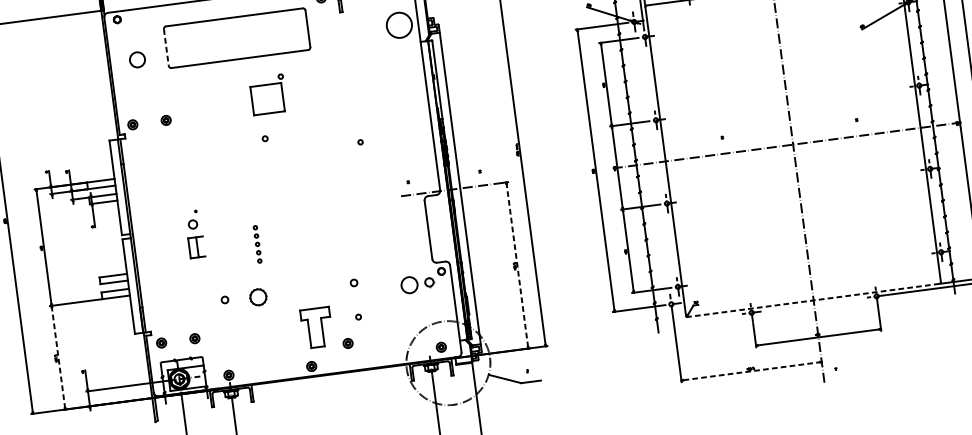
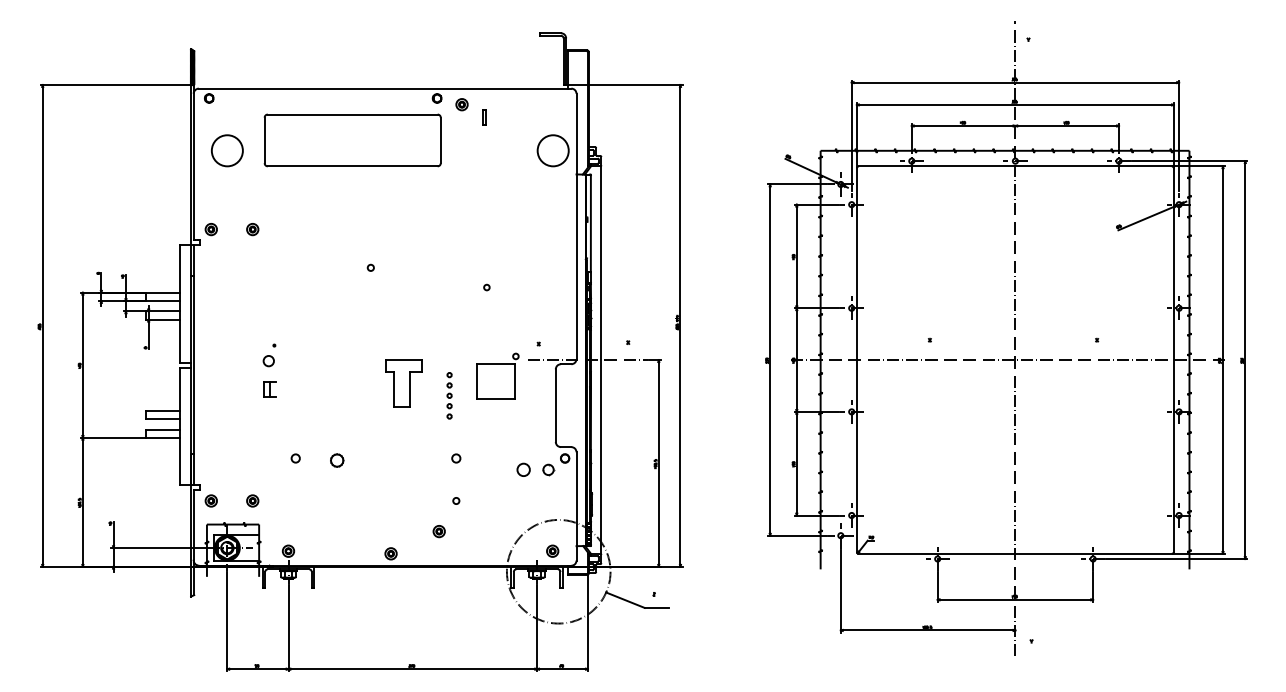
line: (166, 47) -> (264, 140), dashed -> solid
circle: (137, 59) -> (227, 150), size x1.67
part: (268, 93) -> (497, 375), moved
part: (257, 244) -> (449, 395), moved
part: (196, 247) -> (269, 389), size x0.62
line: (517, 265) -> (658, 463), dashed -> solid
circle: (409, 284) -> (523, 469), size x0.62
part: (258, 297) -> (337, 460), size x0.62
line: (812, 300) -> (1014, 553), dashed -> solid
part: (316, 327) -> (403, 383), moved
line: (58, 357) -> (82, 502), dashed -> solid
line: (751, 371) -> (927, 630), dashed -> solid

